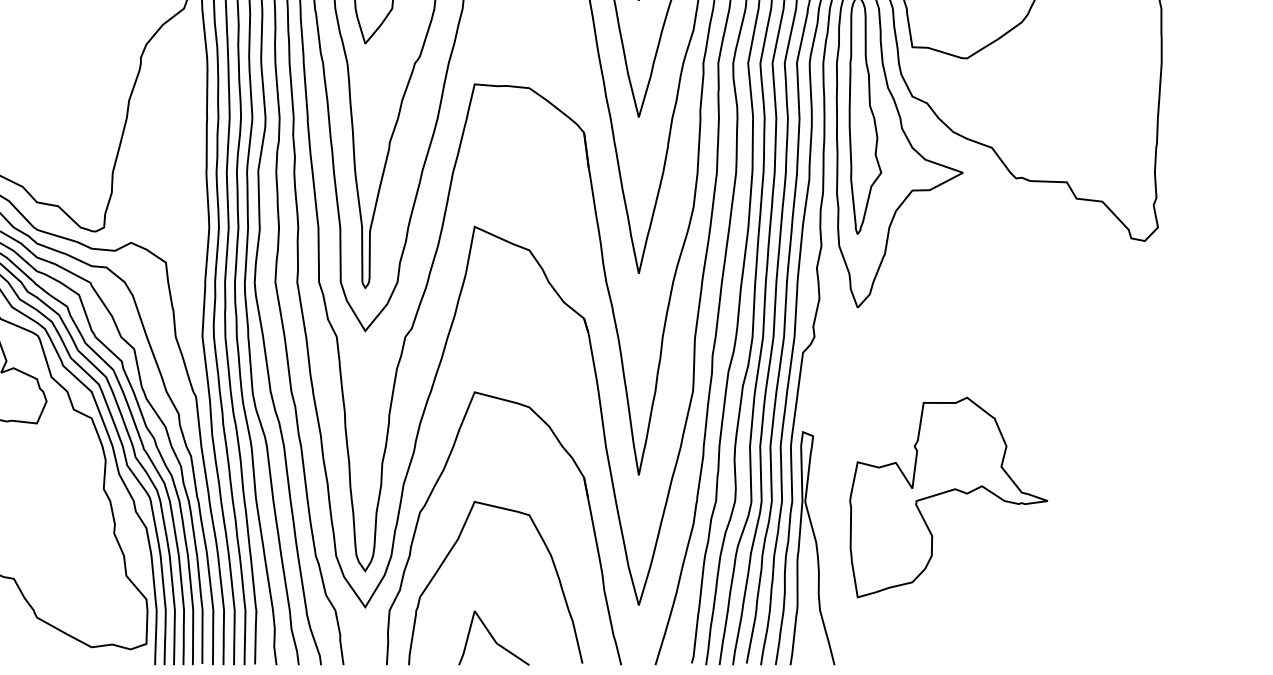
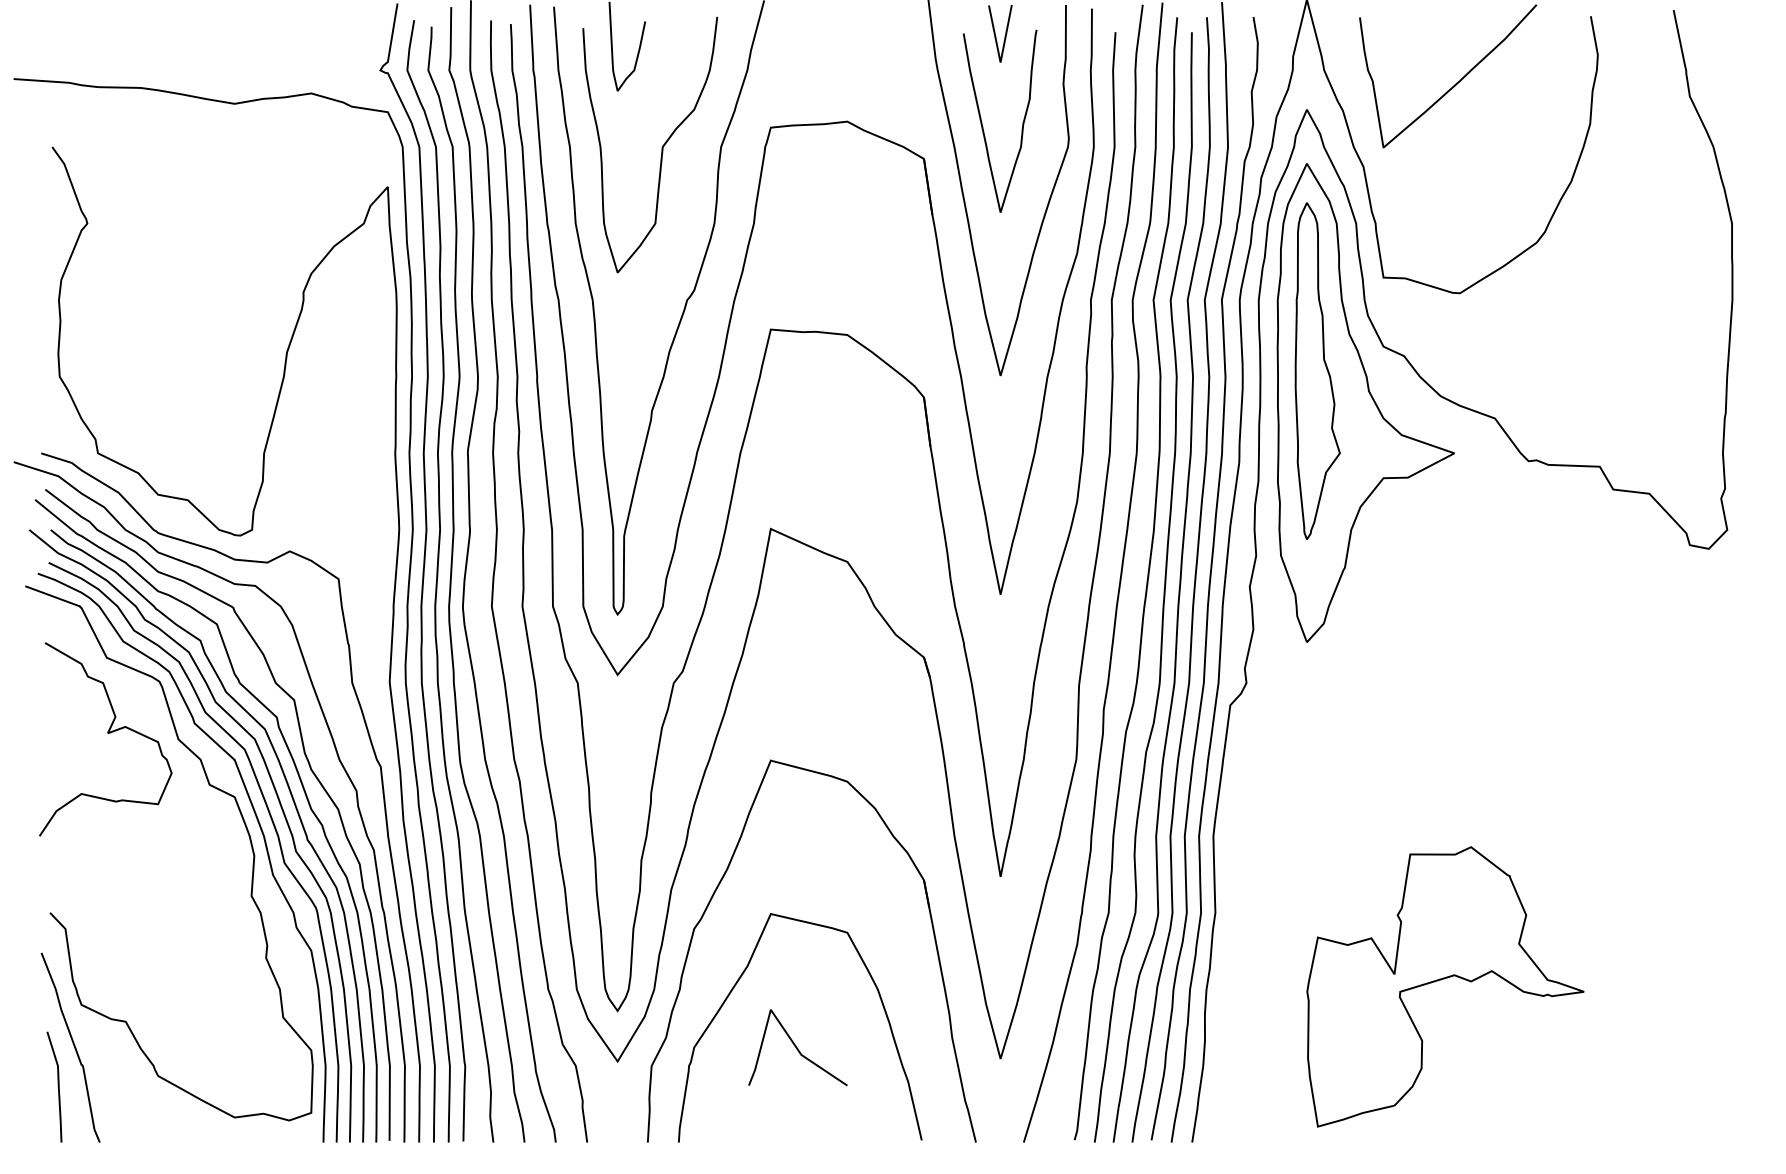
part: (948, 492) -> (1444, 979), moved
curve: (815, 547) -> (1248, 978), removed
line: (493, 637) -> (797, 1047), moved

